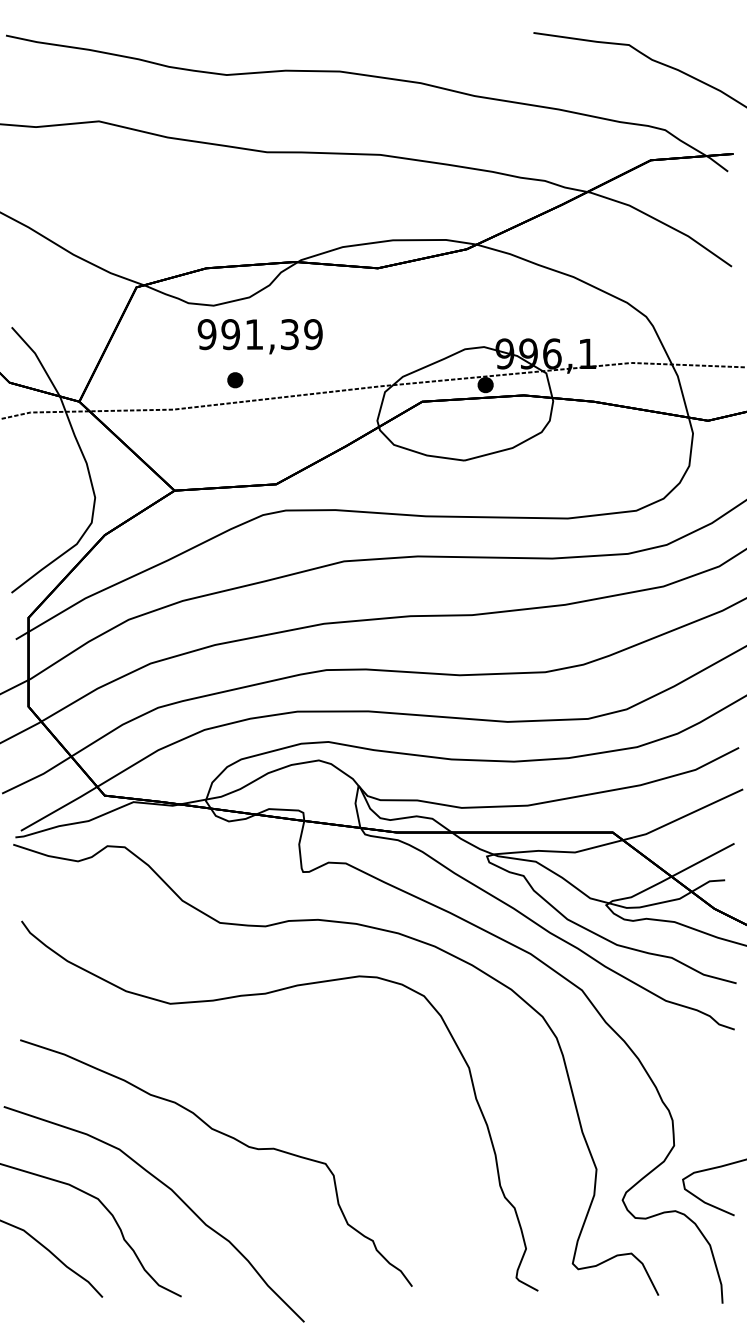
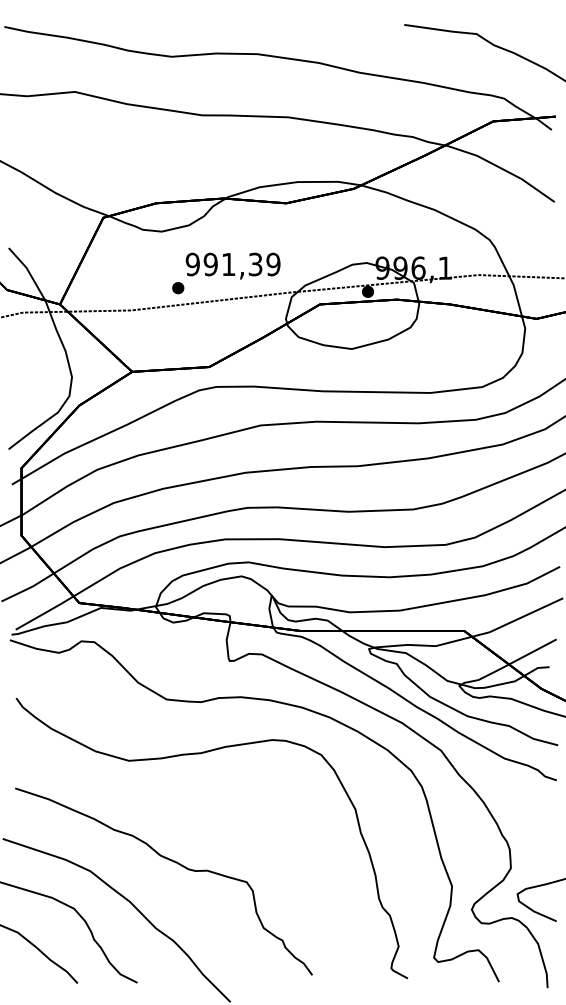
text: (259, 335) -> (232, 265), moved

